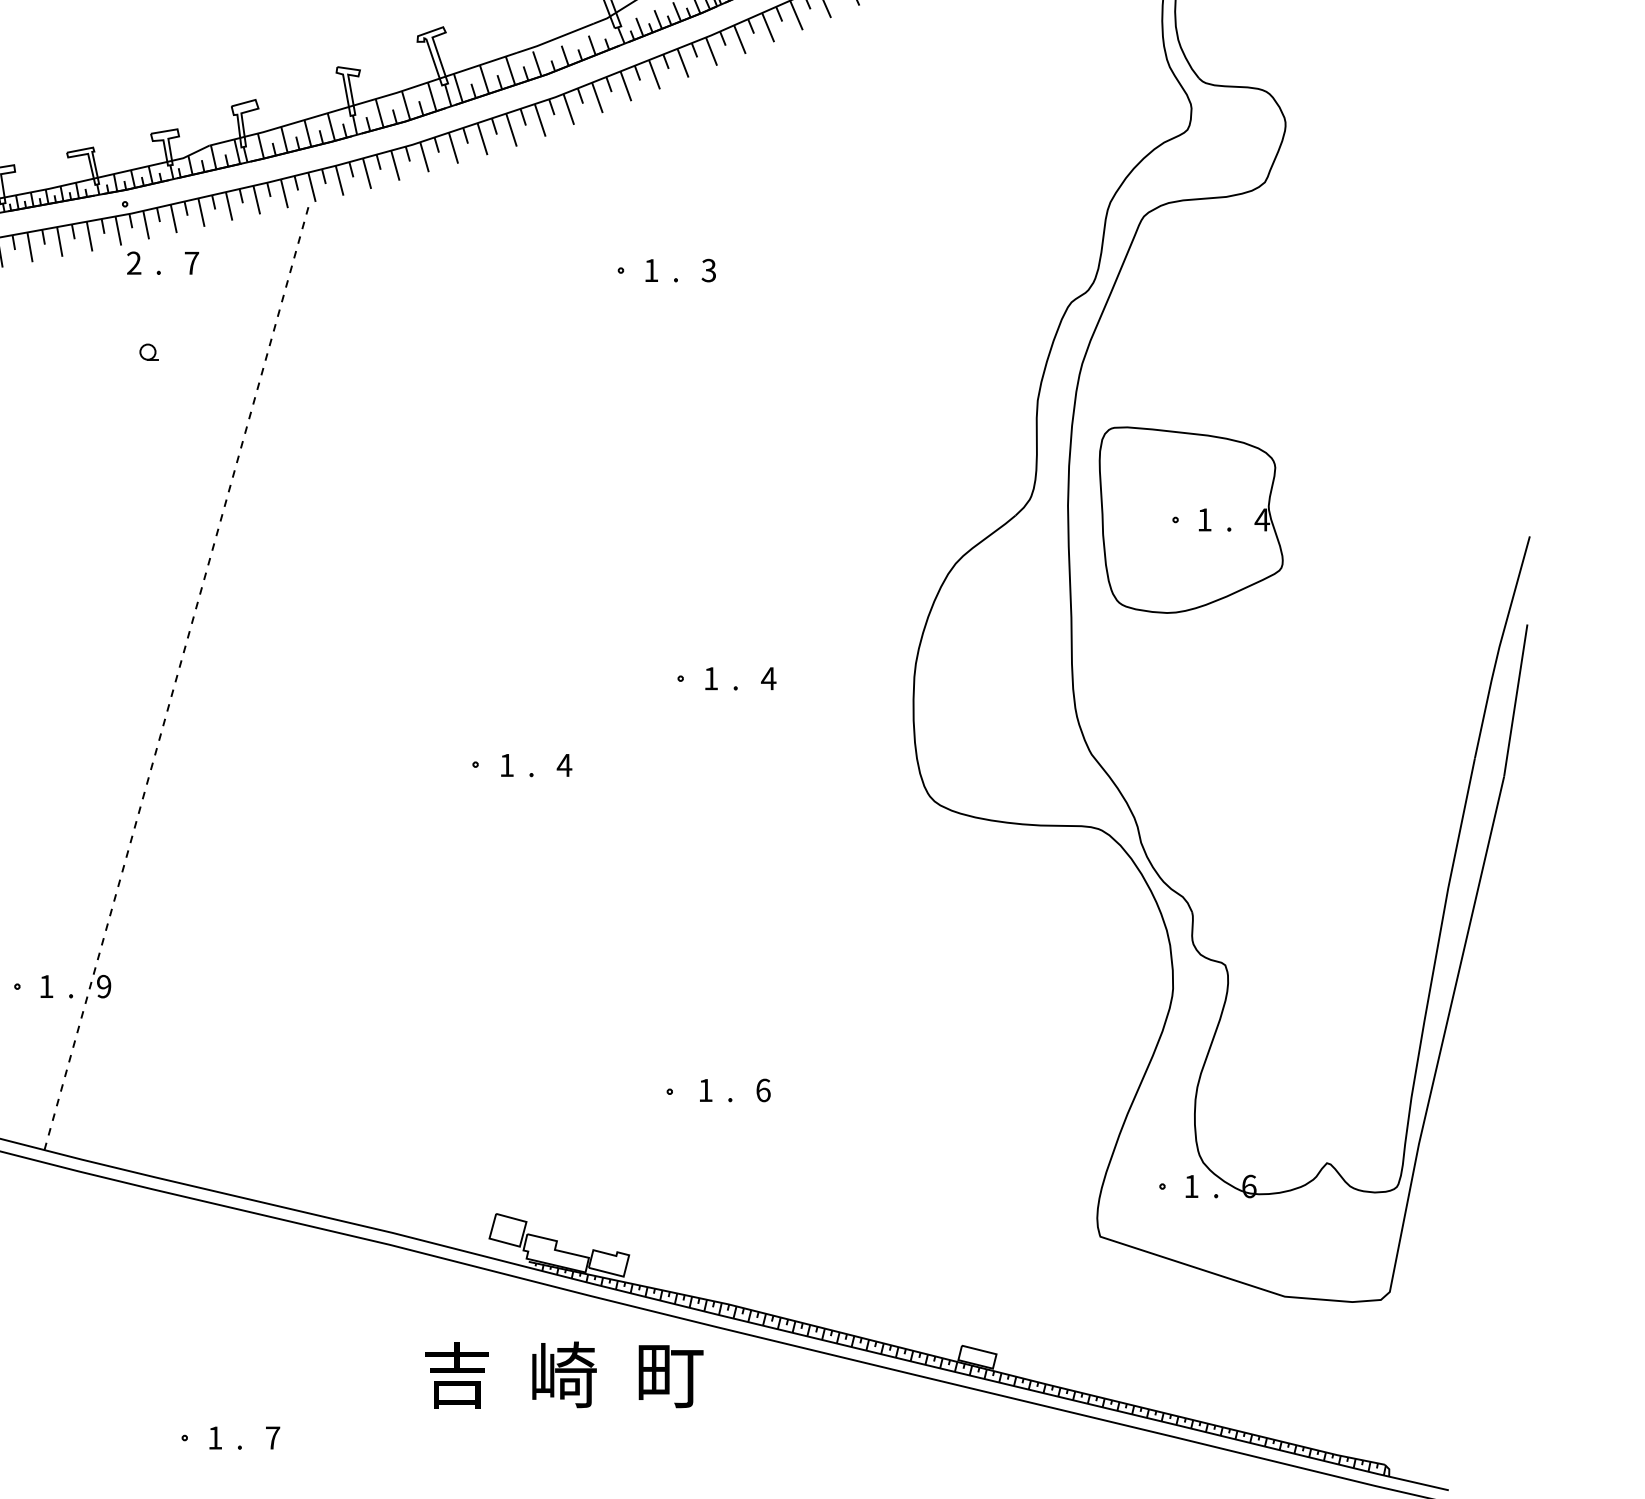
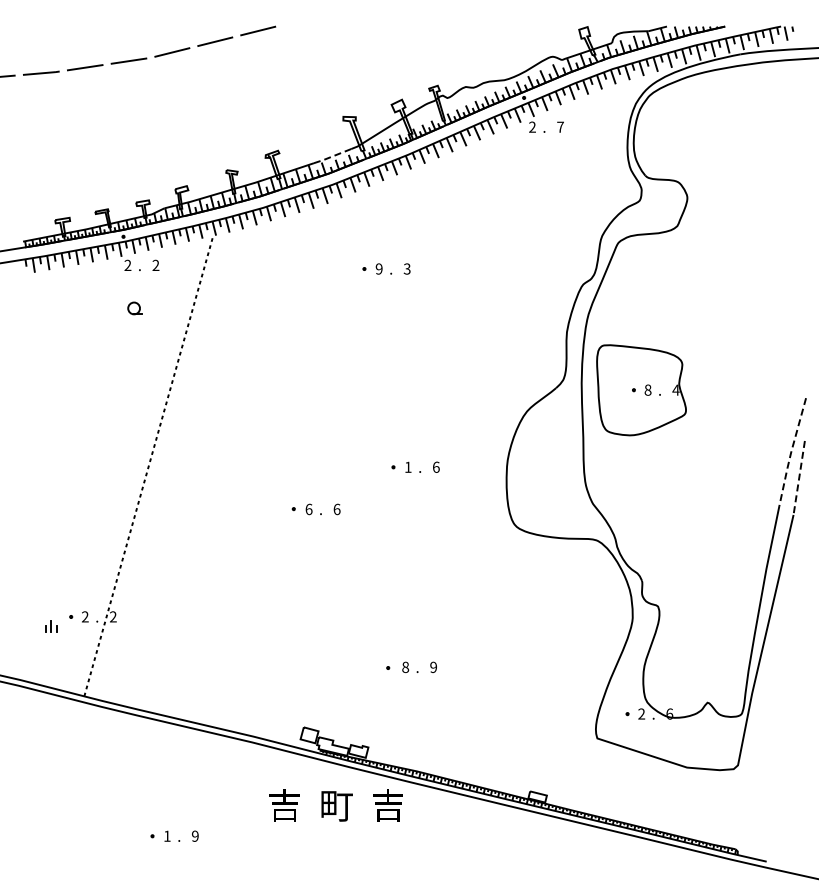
line: (553, 38) -> (331, 156), solid -> dashed
text: (190, 261) -> (155, 264), 7 -> 2
text: (649, 269) -> (378, 268), 1 -> 9
part: (149, 351) -> (135, 308), size x1.6
text: (1203, 518) -> (647, 389), 1 -> 8
line: (1499, 646) -> (791, 451), solid -> dashed
text: (767, 676) -> (435, 466), 4 -> 6
line: (1516, 701) -> (799, 478), solid -> dashed
text: (505, 765) -> (308, 509), 1 -> 6
text: (563, 765) -> (336, 509), 4 -> 6
text: (46, 985) -> (85, 616), 1 -> 2
text: (102, 987) -> (112, 617), 9 -> 2
text: (763, 1088) -> (433, 666), 6 -> 9
text: (705, 1090) -> (405, 667), 1 -> 8
text: (1191, 1185) -> (641, 713), 1 -> 2
text: (563, 1374) -> (336, 805), 崎 -> 町
text: (670, 1374) -> (388, 805), 町 -> 吉
text: (273, 1436) -> (195, 835), 7 -> 9

